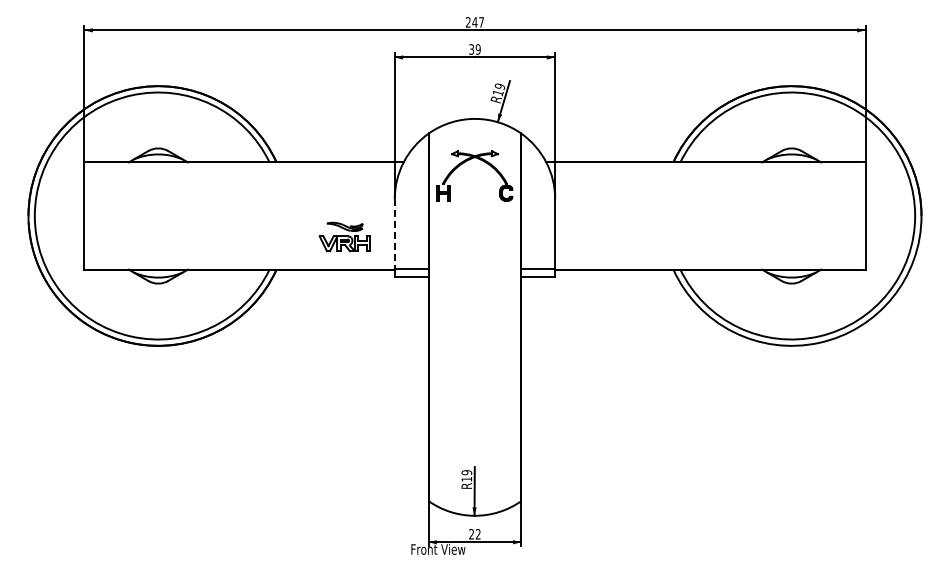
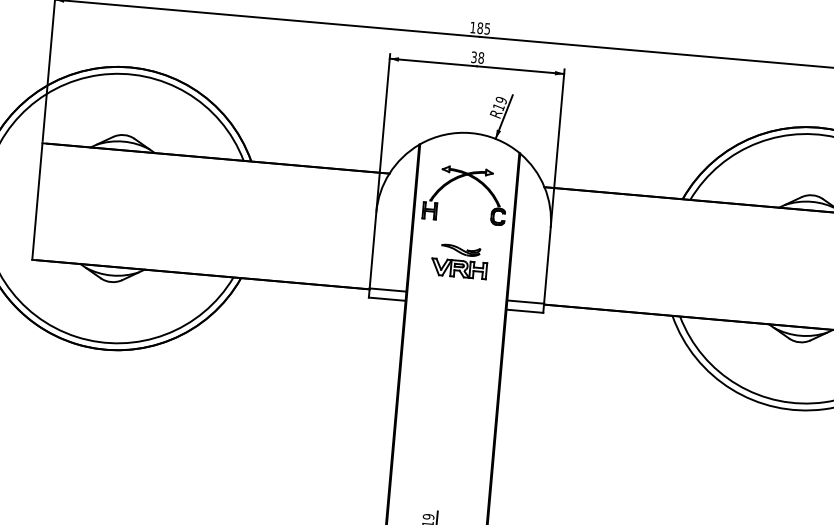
text: (474, 22) -> (479, 28), 247 -> 185
text: (477, 49) -> (480, 57), 39 -> 38
line: (394, 233) -> (372, 250), dashed -> solid
part: (344, 236) -> (459, 260), moved

